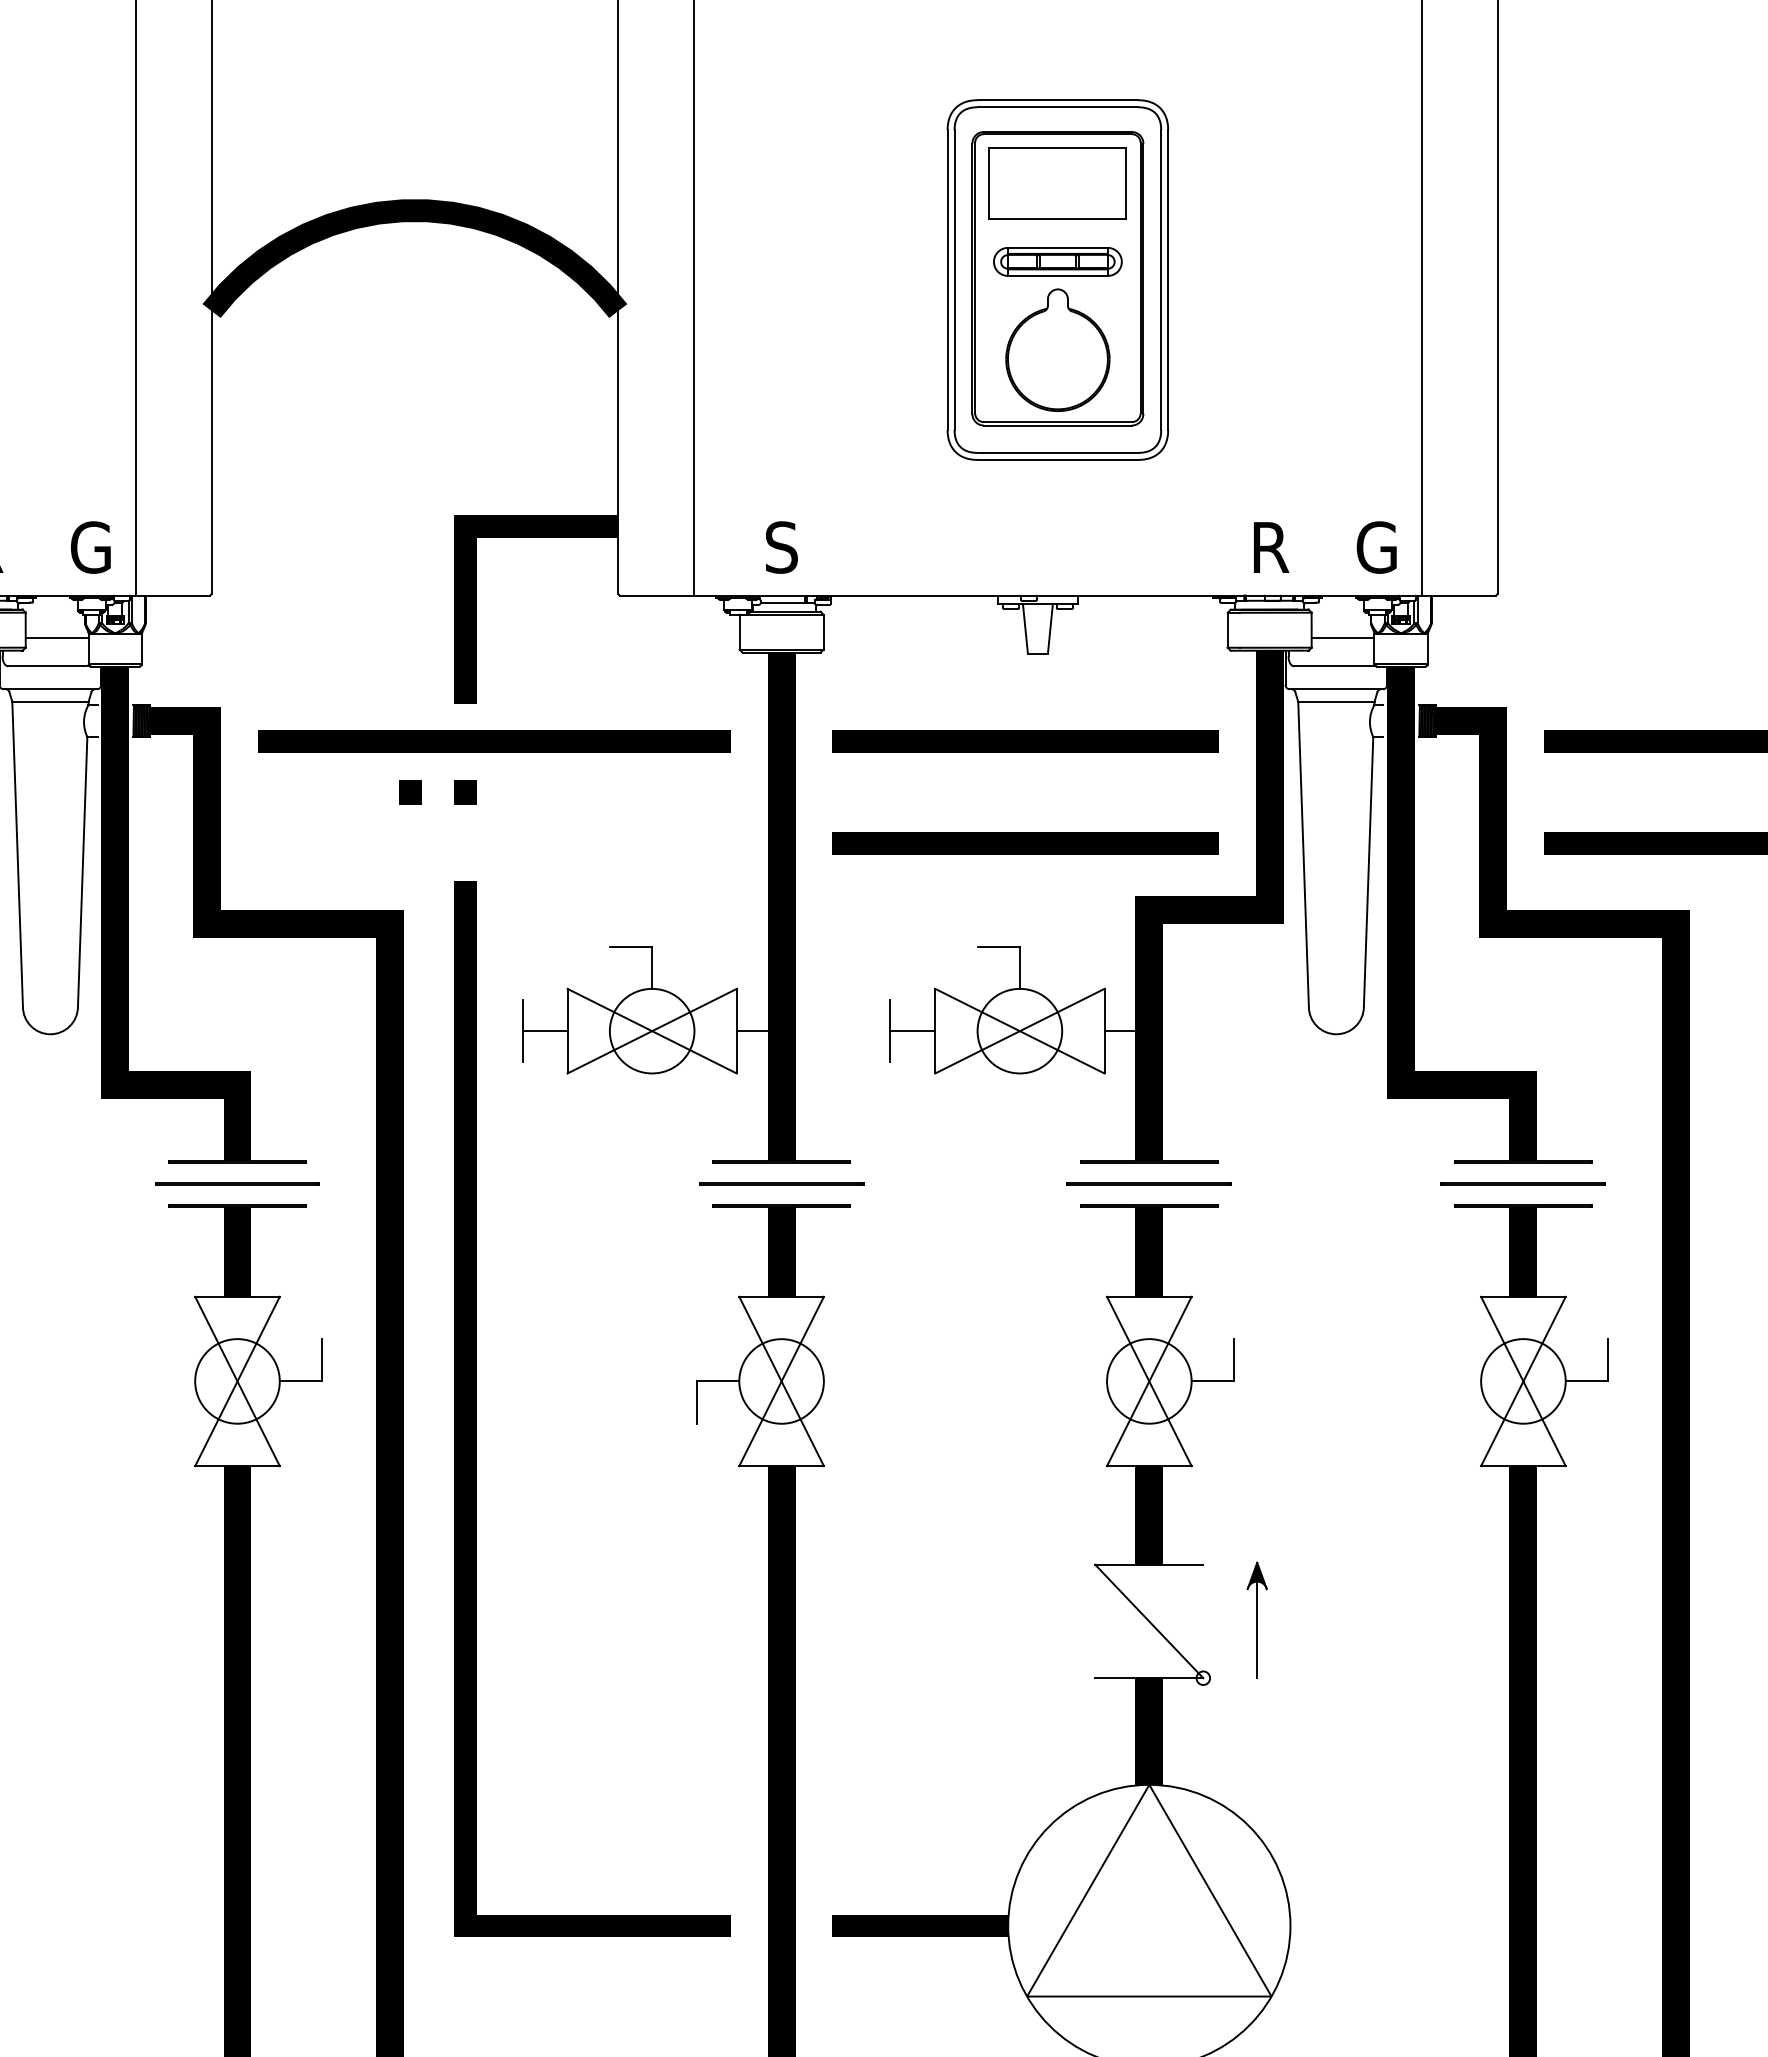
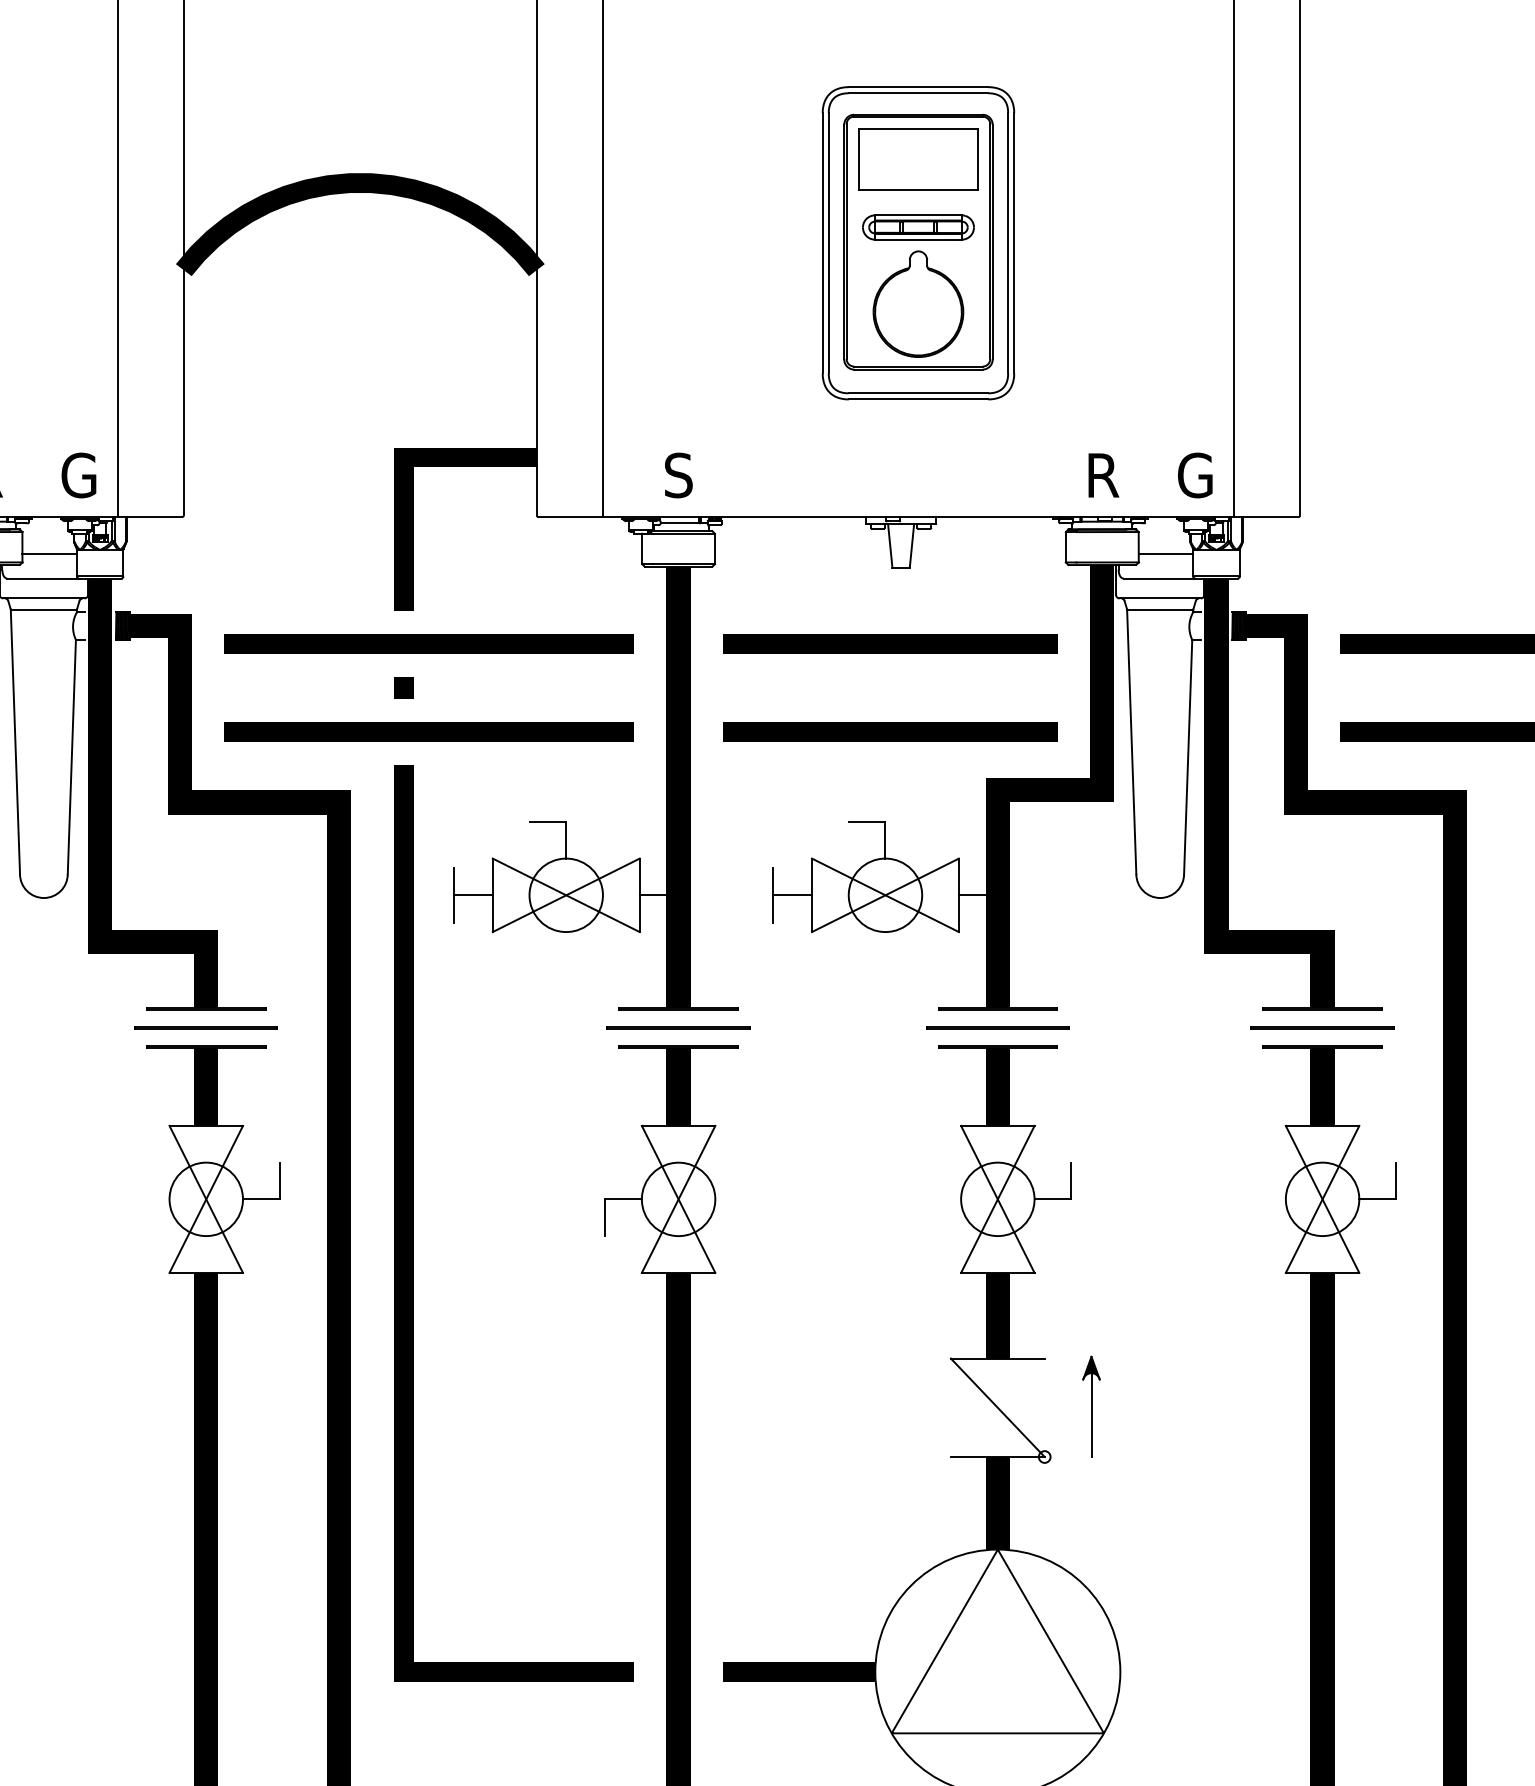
line: (410, 792) -> (356, 688), removed
line: (494, 843) -> (429, 732), added

